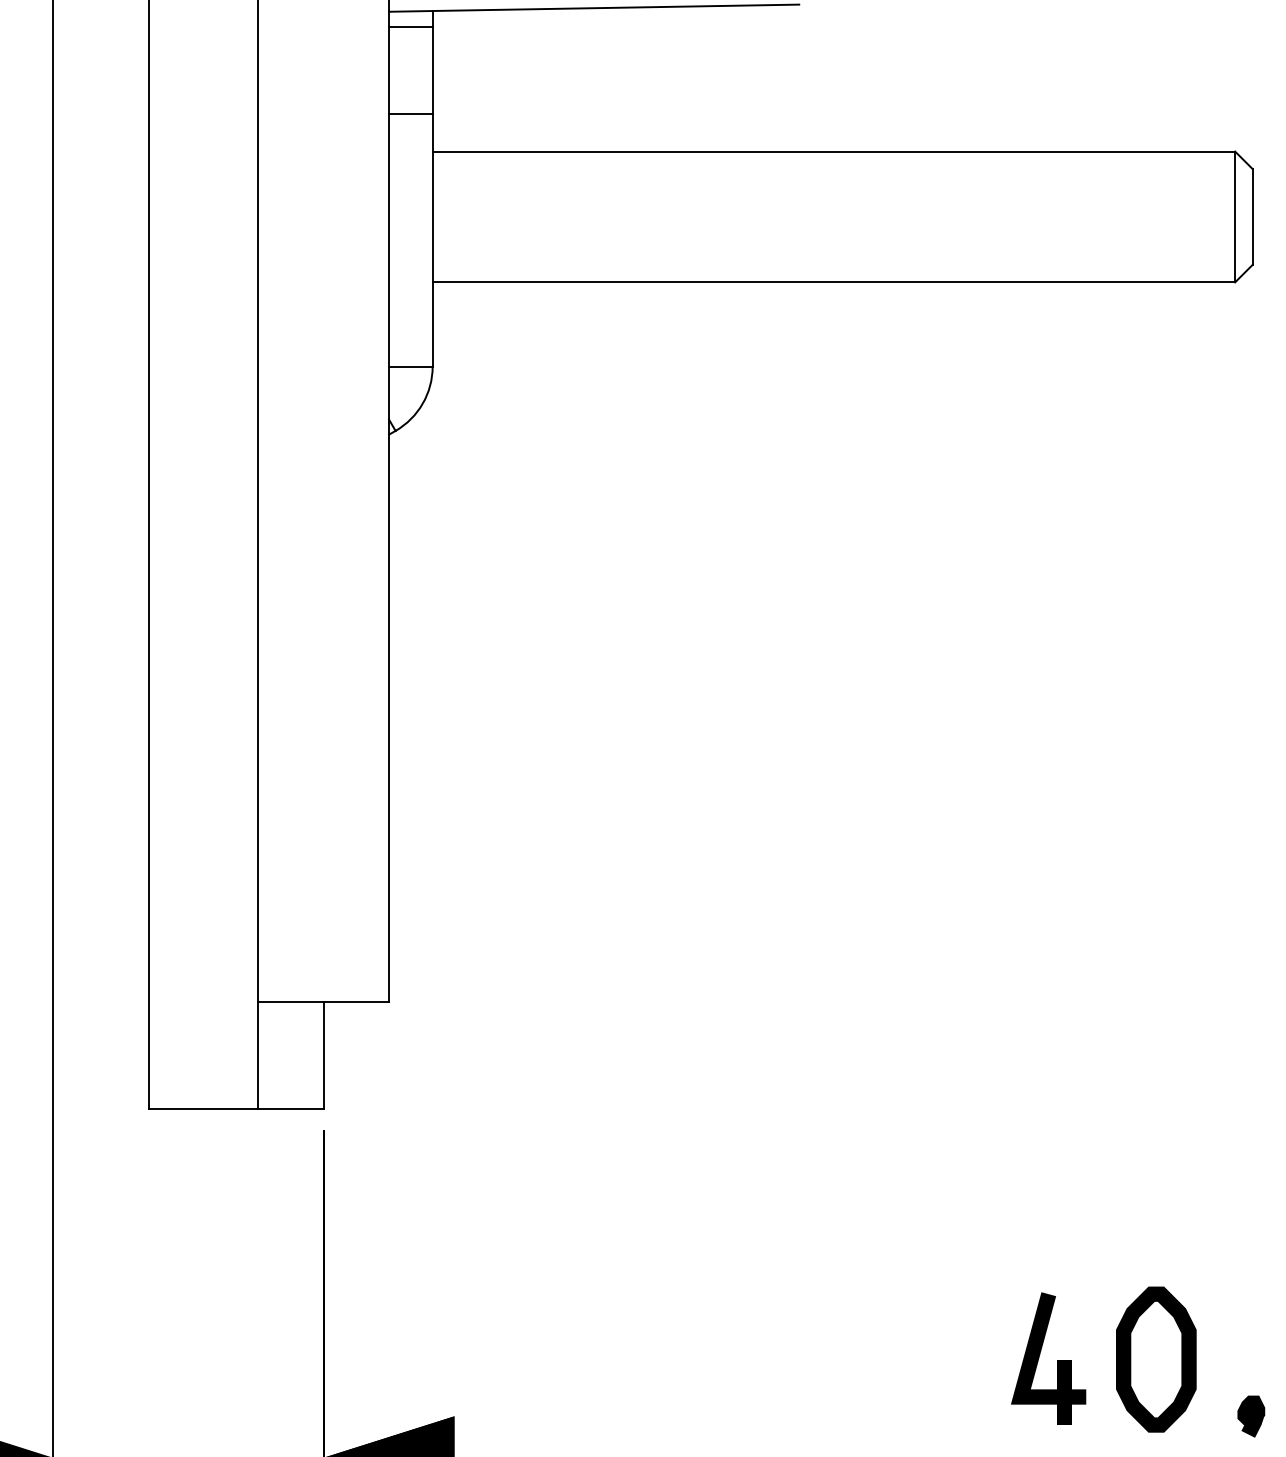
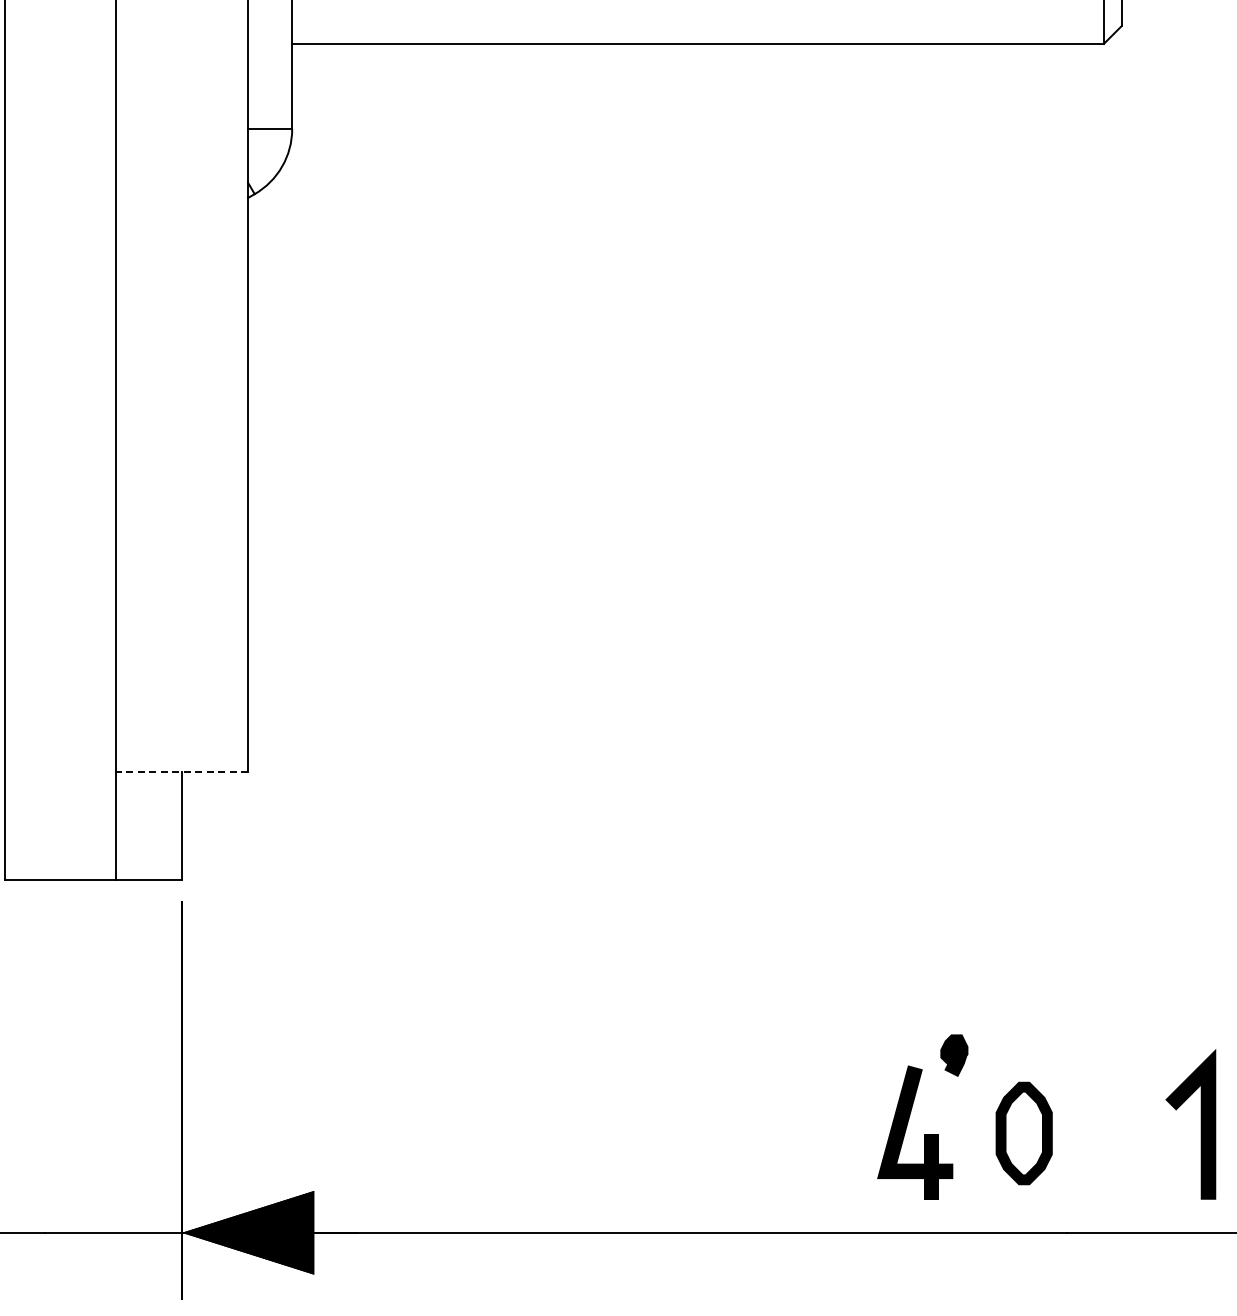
line: (323, 1002) -> (181, 772), solid -> dashed
part: (1156, 1359) -> (1024, 1133), size x0.7
part: (1251, 1416) -> (954, 1055), moved

